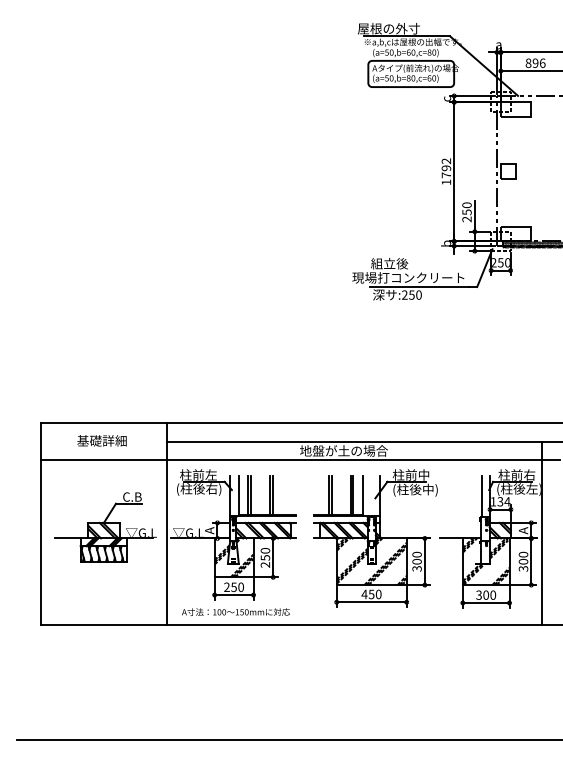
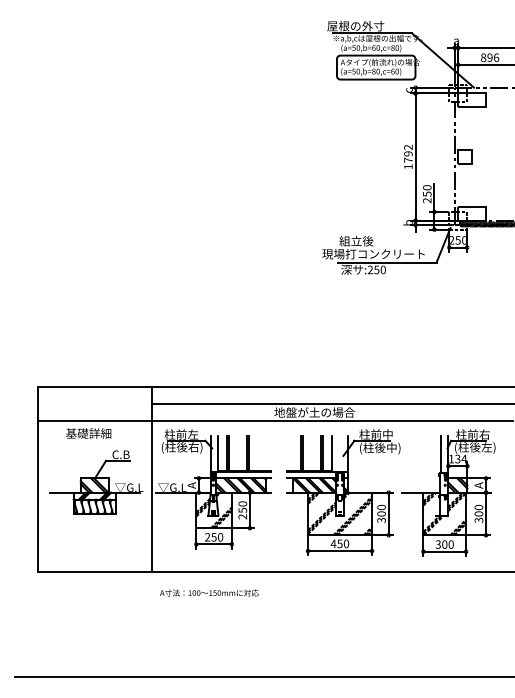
text: (101, 440) -> (88, 433), moved
line: (542, 533) -> (496, 488), removed
text: (235, 611) -> (208, 592), moved

